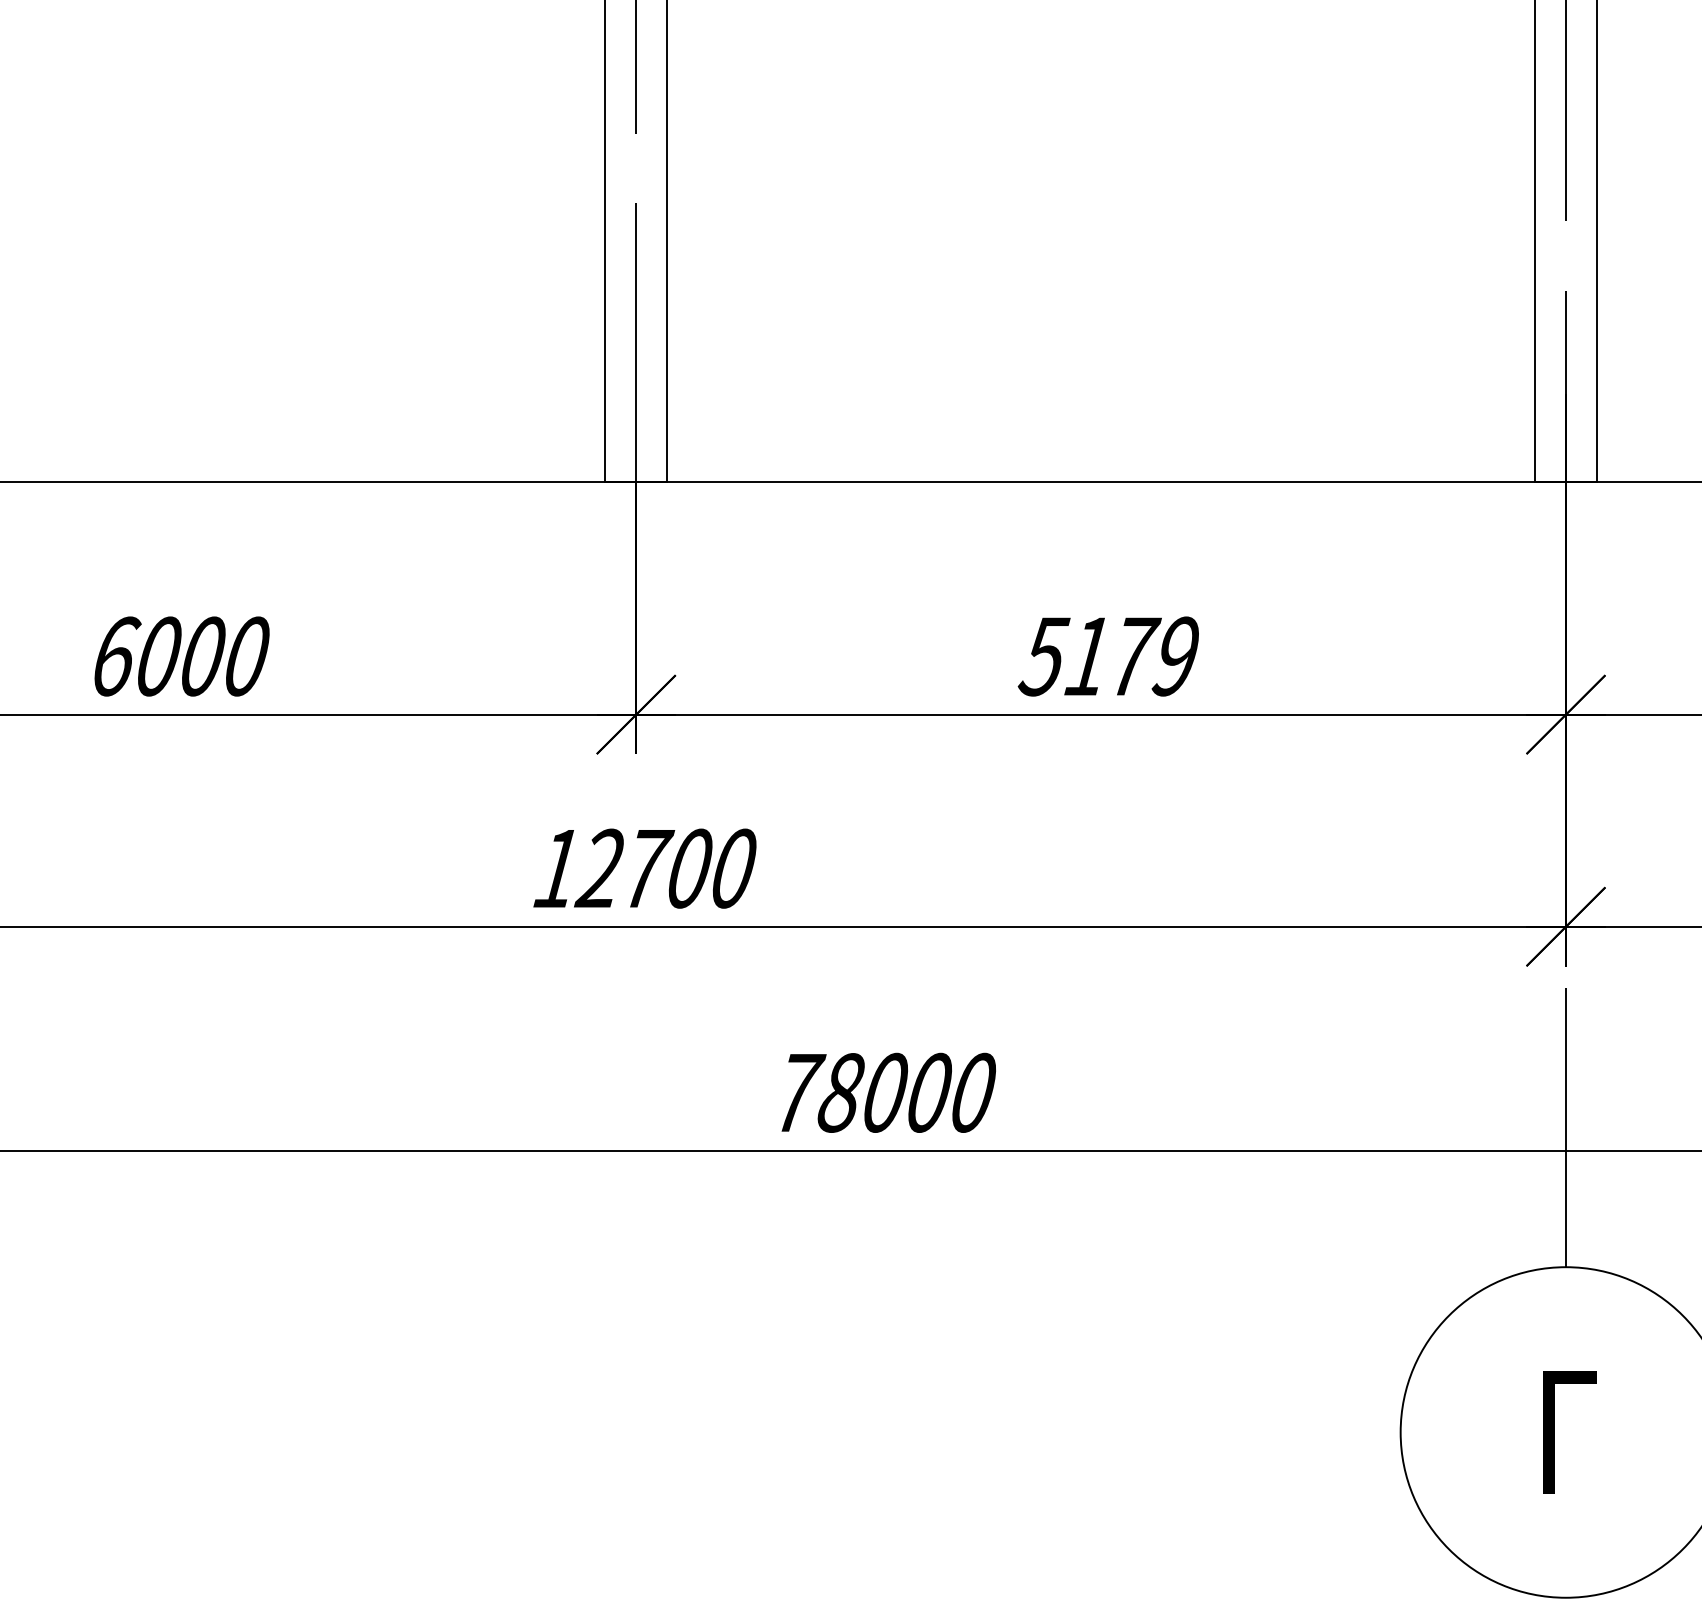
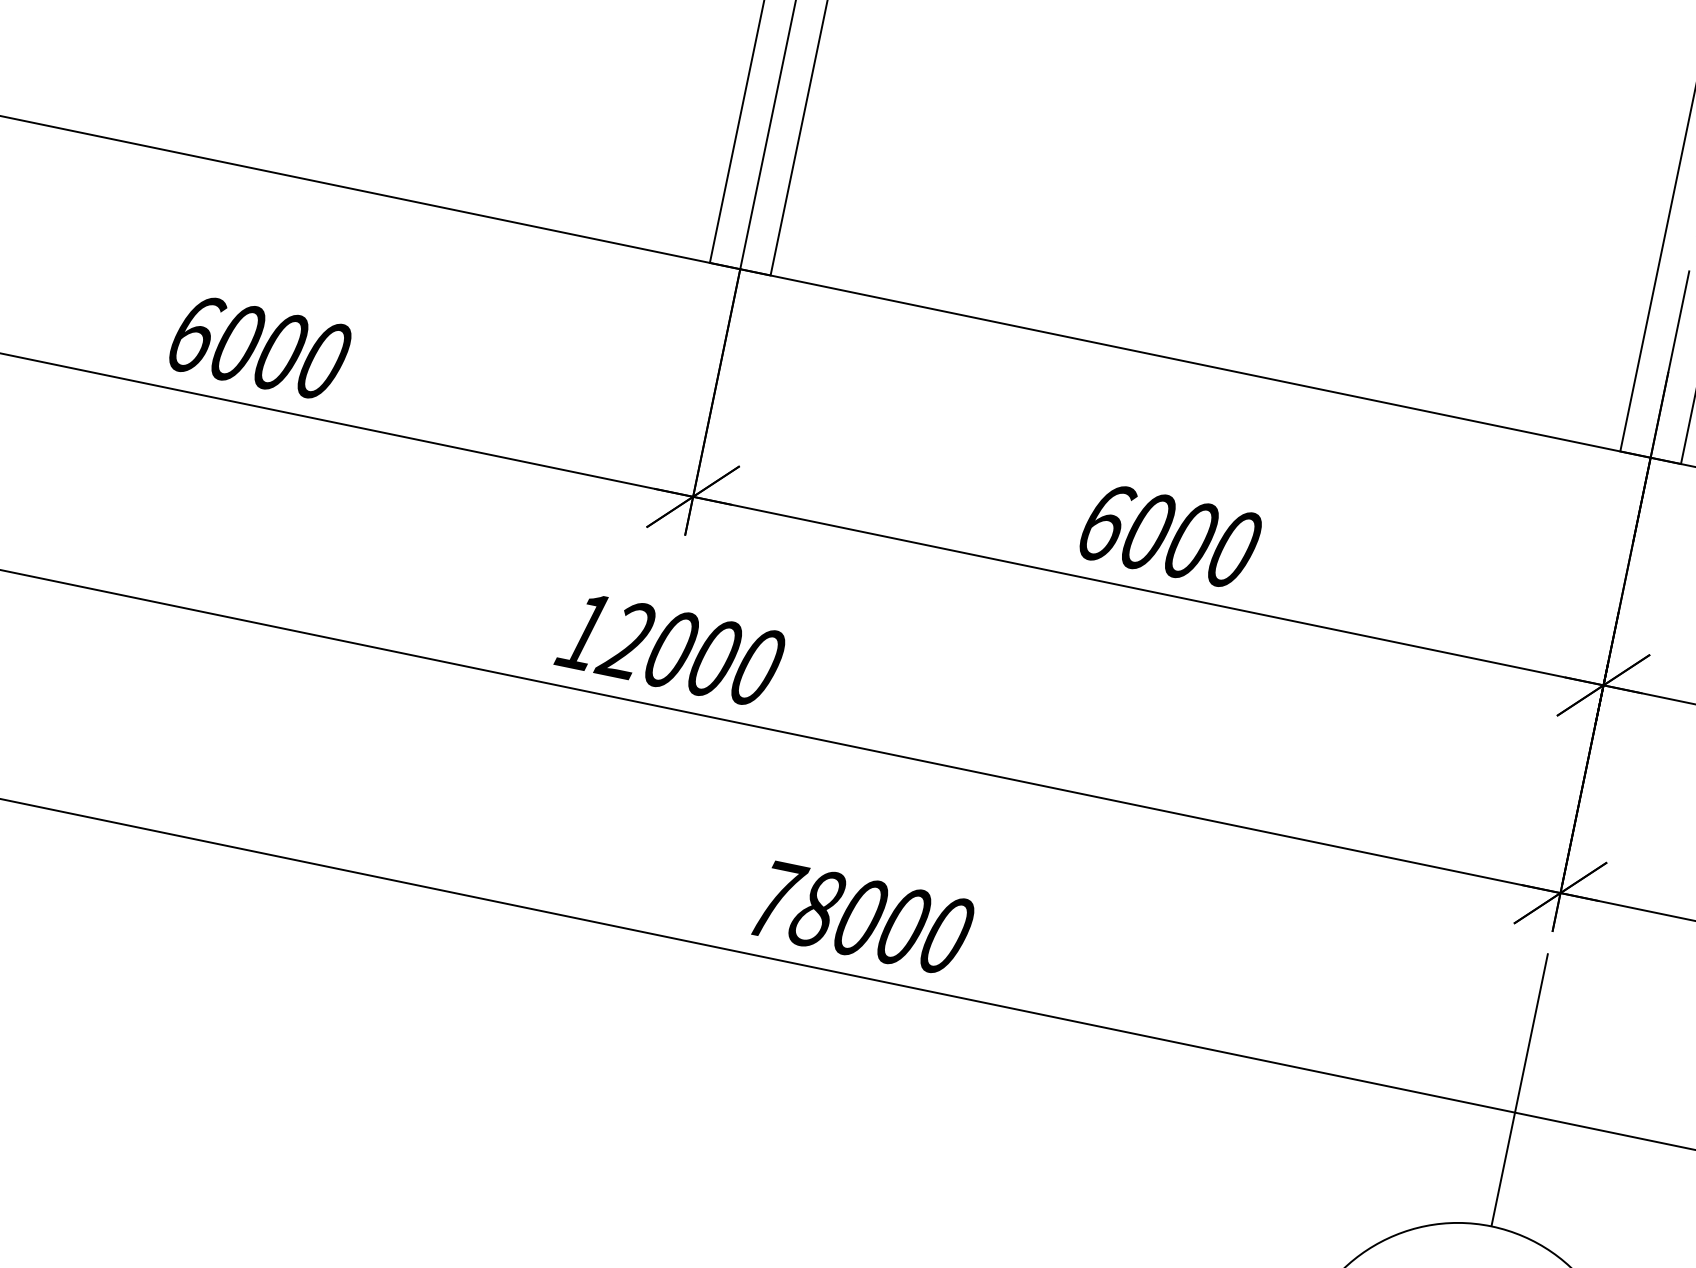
text: (1108, 656) -> (1167, 535), 5179 -> 6000
text: (649, 868) -> (674, 650), 12700 -> 12000

